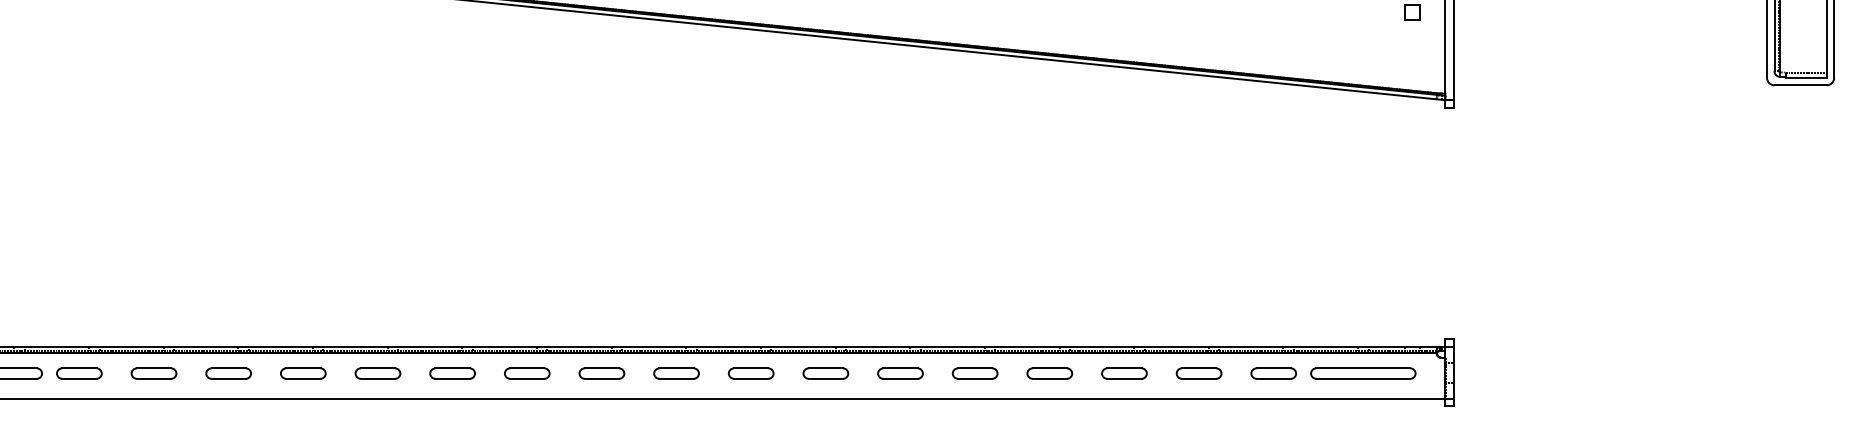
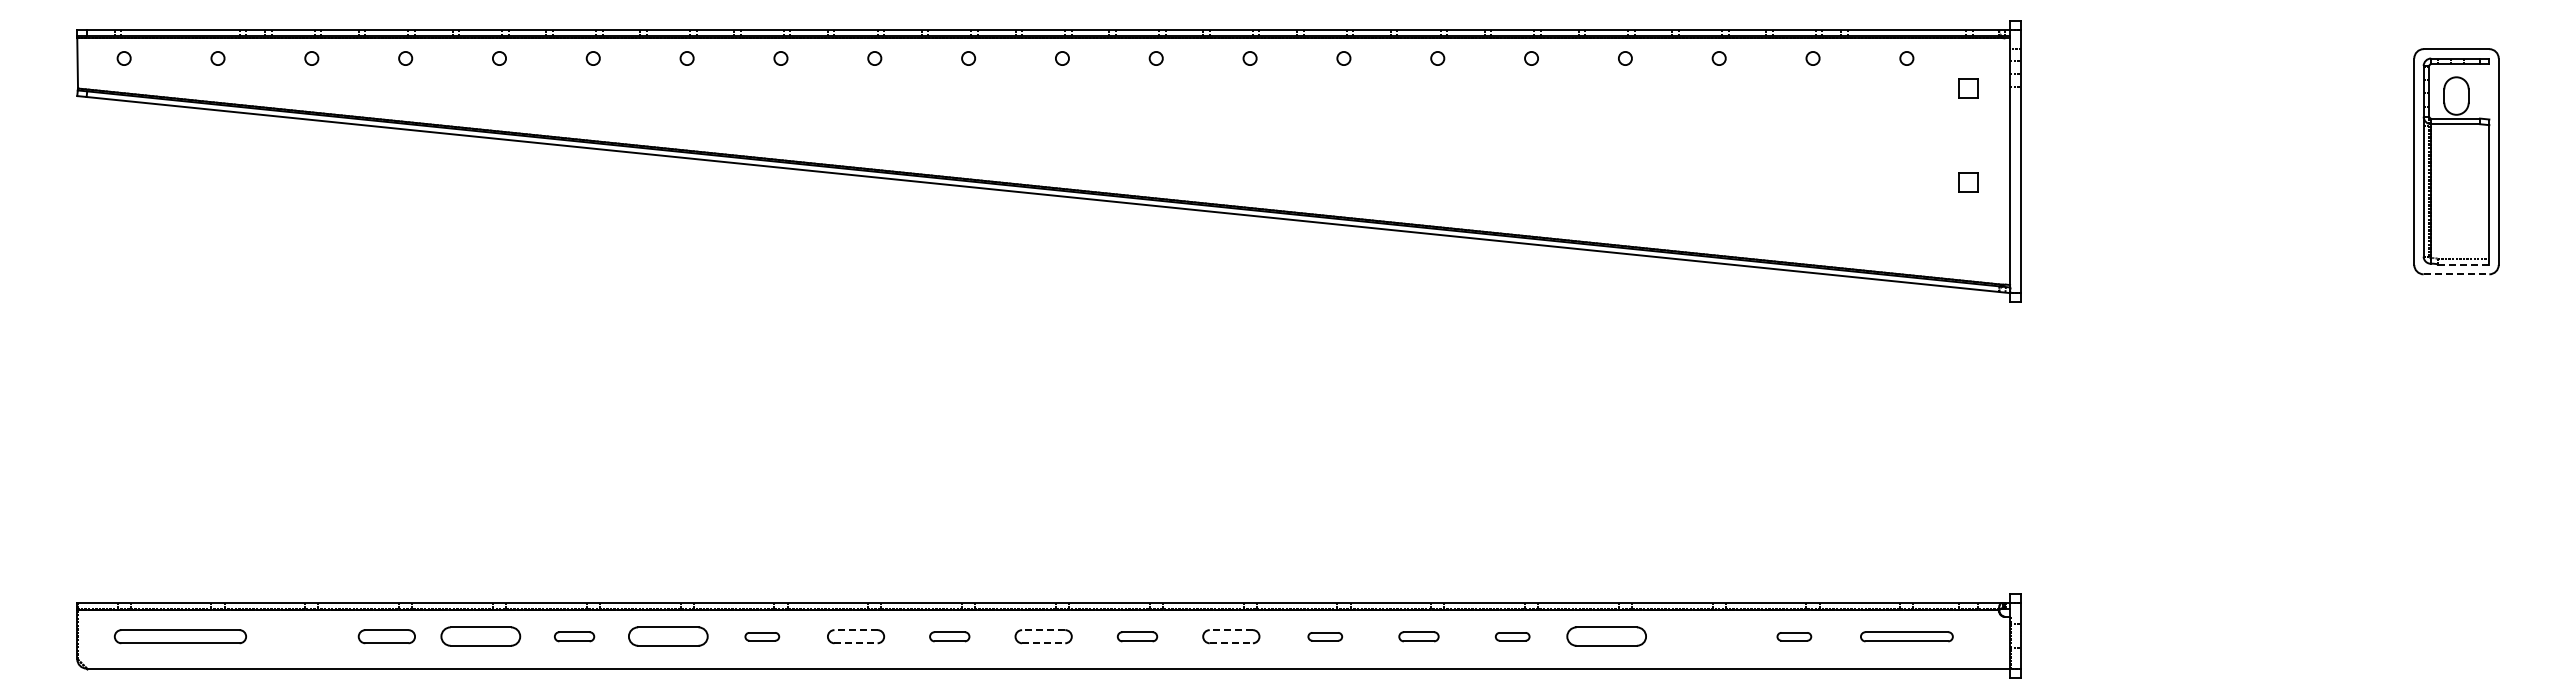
line: (1806, 77) -> (2463, 264), solid -> dashed
line: (1800, 85) -> (2456, 274), solid -> dashed
line: (527, 368) -> (856, 630), solid -> dashed
line: (676, 368) -> (1043, 630), solid -> dashed
line: (825, 368) -> (1231, 630), solid -> dashed
part: (79, 373) -> (293, 636), removed
part: (228, 373) -> (480, 636), size x1.4
part: (303, 373) -> (574, 636), size x0.7
part: (378, 373) -> (668, 636), size x1.4
part: (452, 373) -> (762, 636), size x0.6
part: (601, 373) -> (949, 636), size x0.7
part: (751, 373) -> (1137, 636), size x0.7
part: (900, 373) -> (1325, 636), size x0.6
part: (974, 373) -> (1418, 636), size x0.7
part: (1049, 373) -> (1512, 636), size x0.6
part: (1124, 373) -> (1606, 636), size x1.4
part: (1199, 373) -> (1700, 636), removed
part: (1273, 373) -> (1794, 636), size x0.6
part: (1363, 373) -> (1906, 636), size x0.7
line: (527, 379) -> (856, 643), solid -> dashed
line: (676, 379) -> (1043, 643), solid -> dashed
line: (825, 379) -> (1231, 643), solid -> dashed

